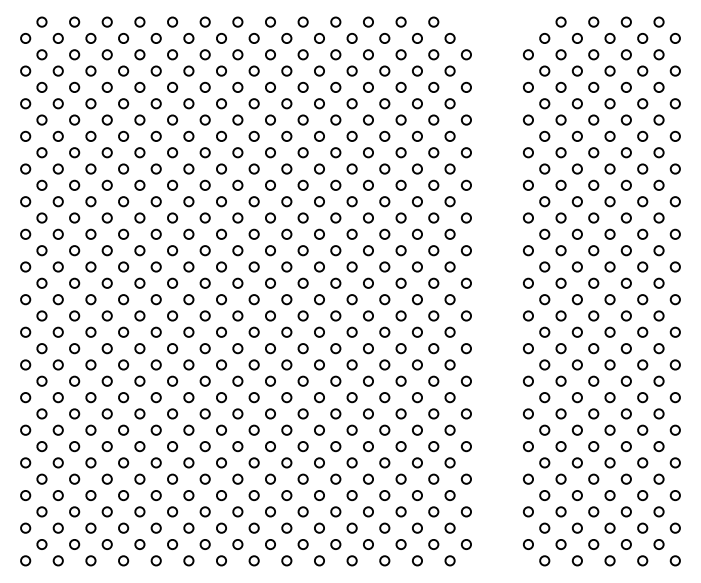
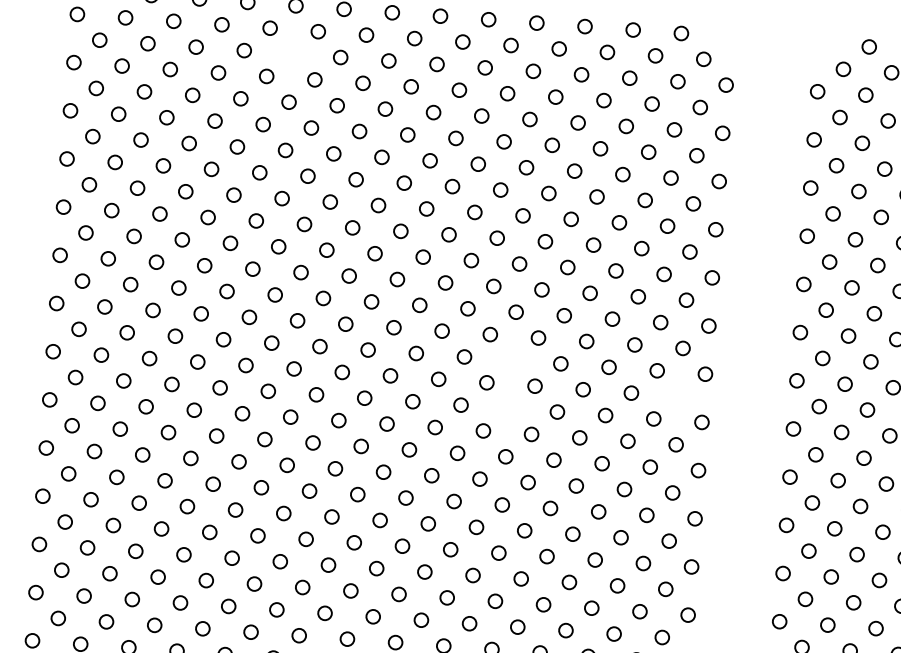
circle: (172, 54) -> (292, 53), removed
circle: (335, 250) -> (512, 360), removed
circle: (449, 266) -> (678, 395), removed
circle: (335, 282) -> (508, 407), removed

